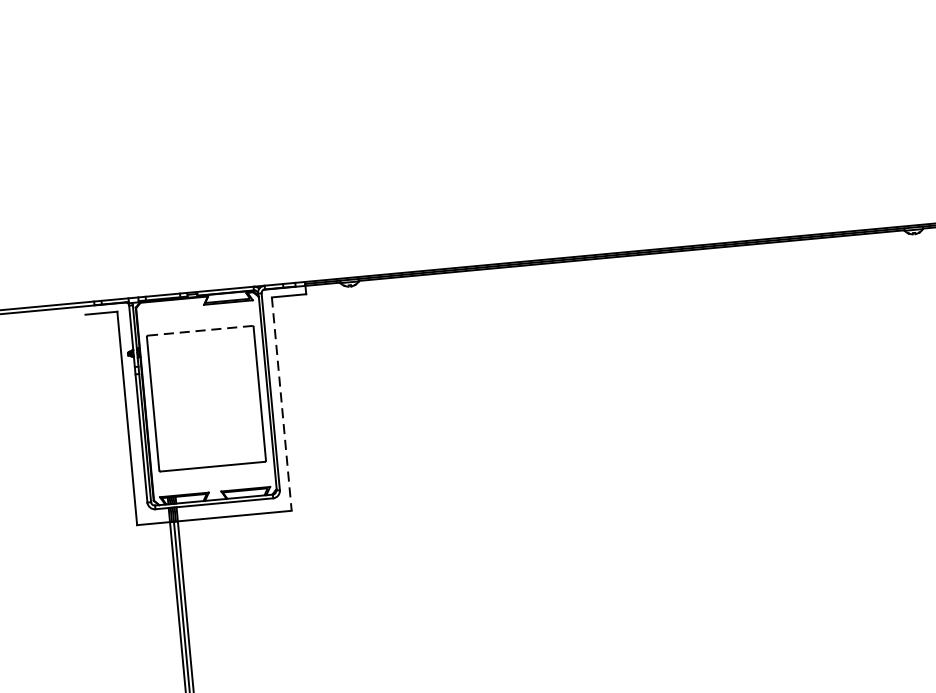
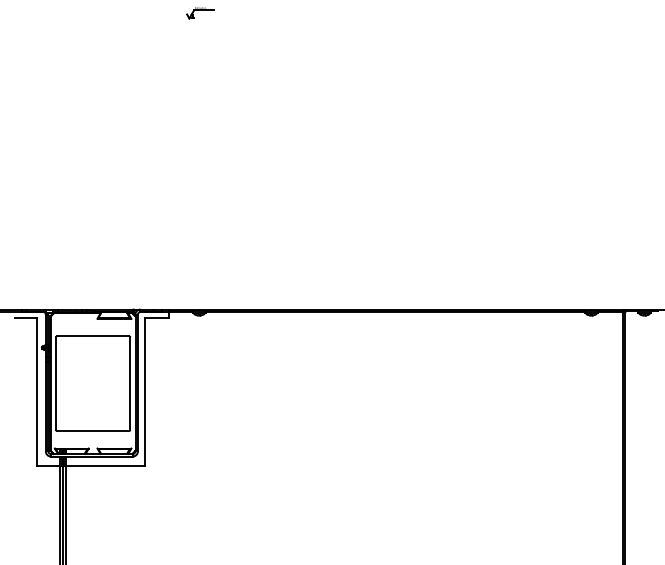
line: (200, 330) -> (93, 336), dashed -> solid
line: (281, 404) -> (144, 392), dashed -> solid

